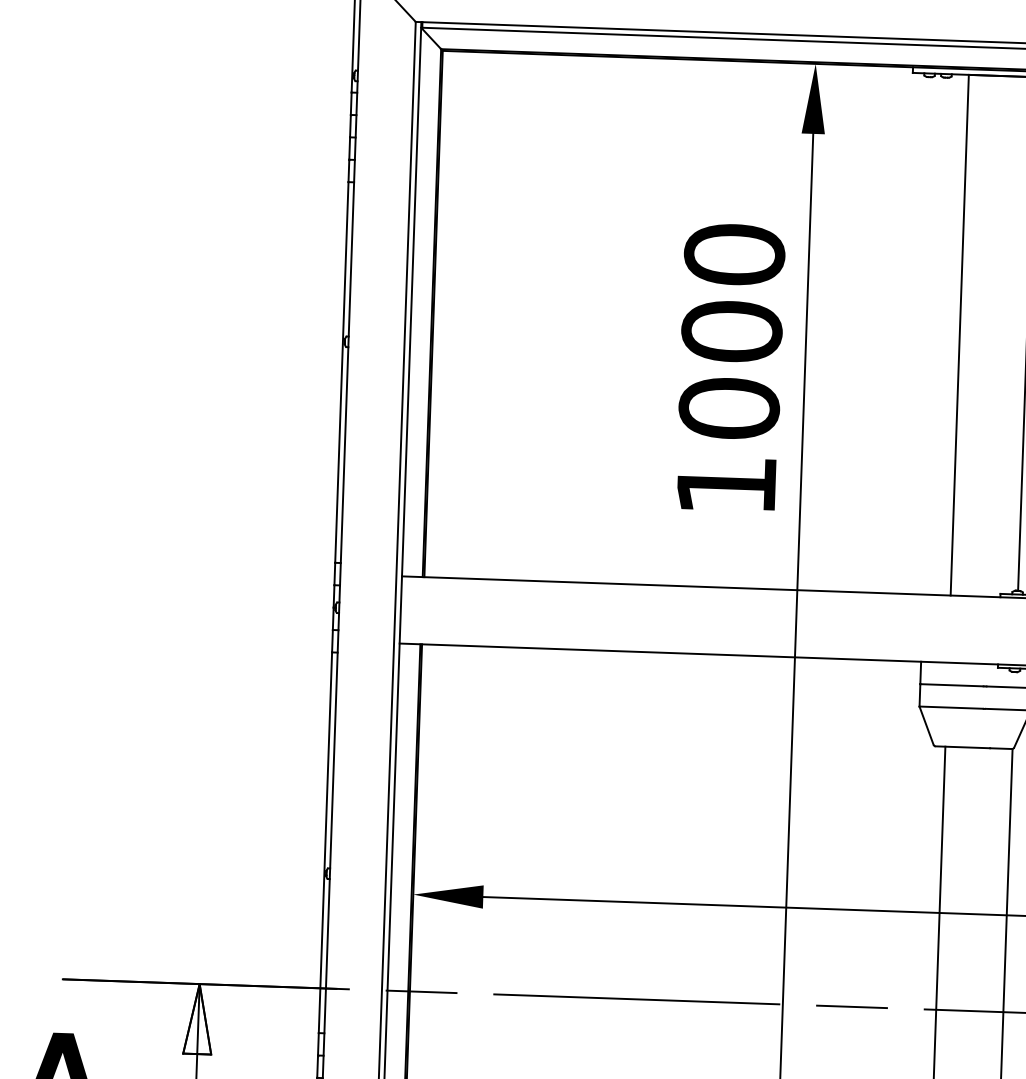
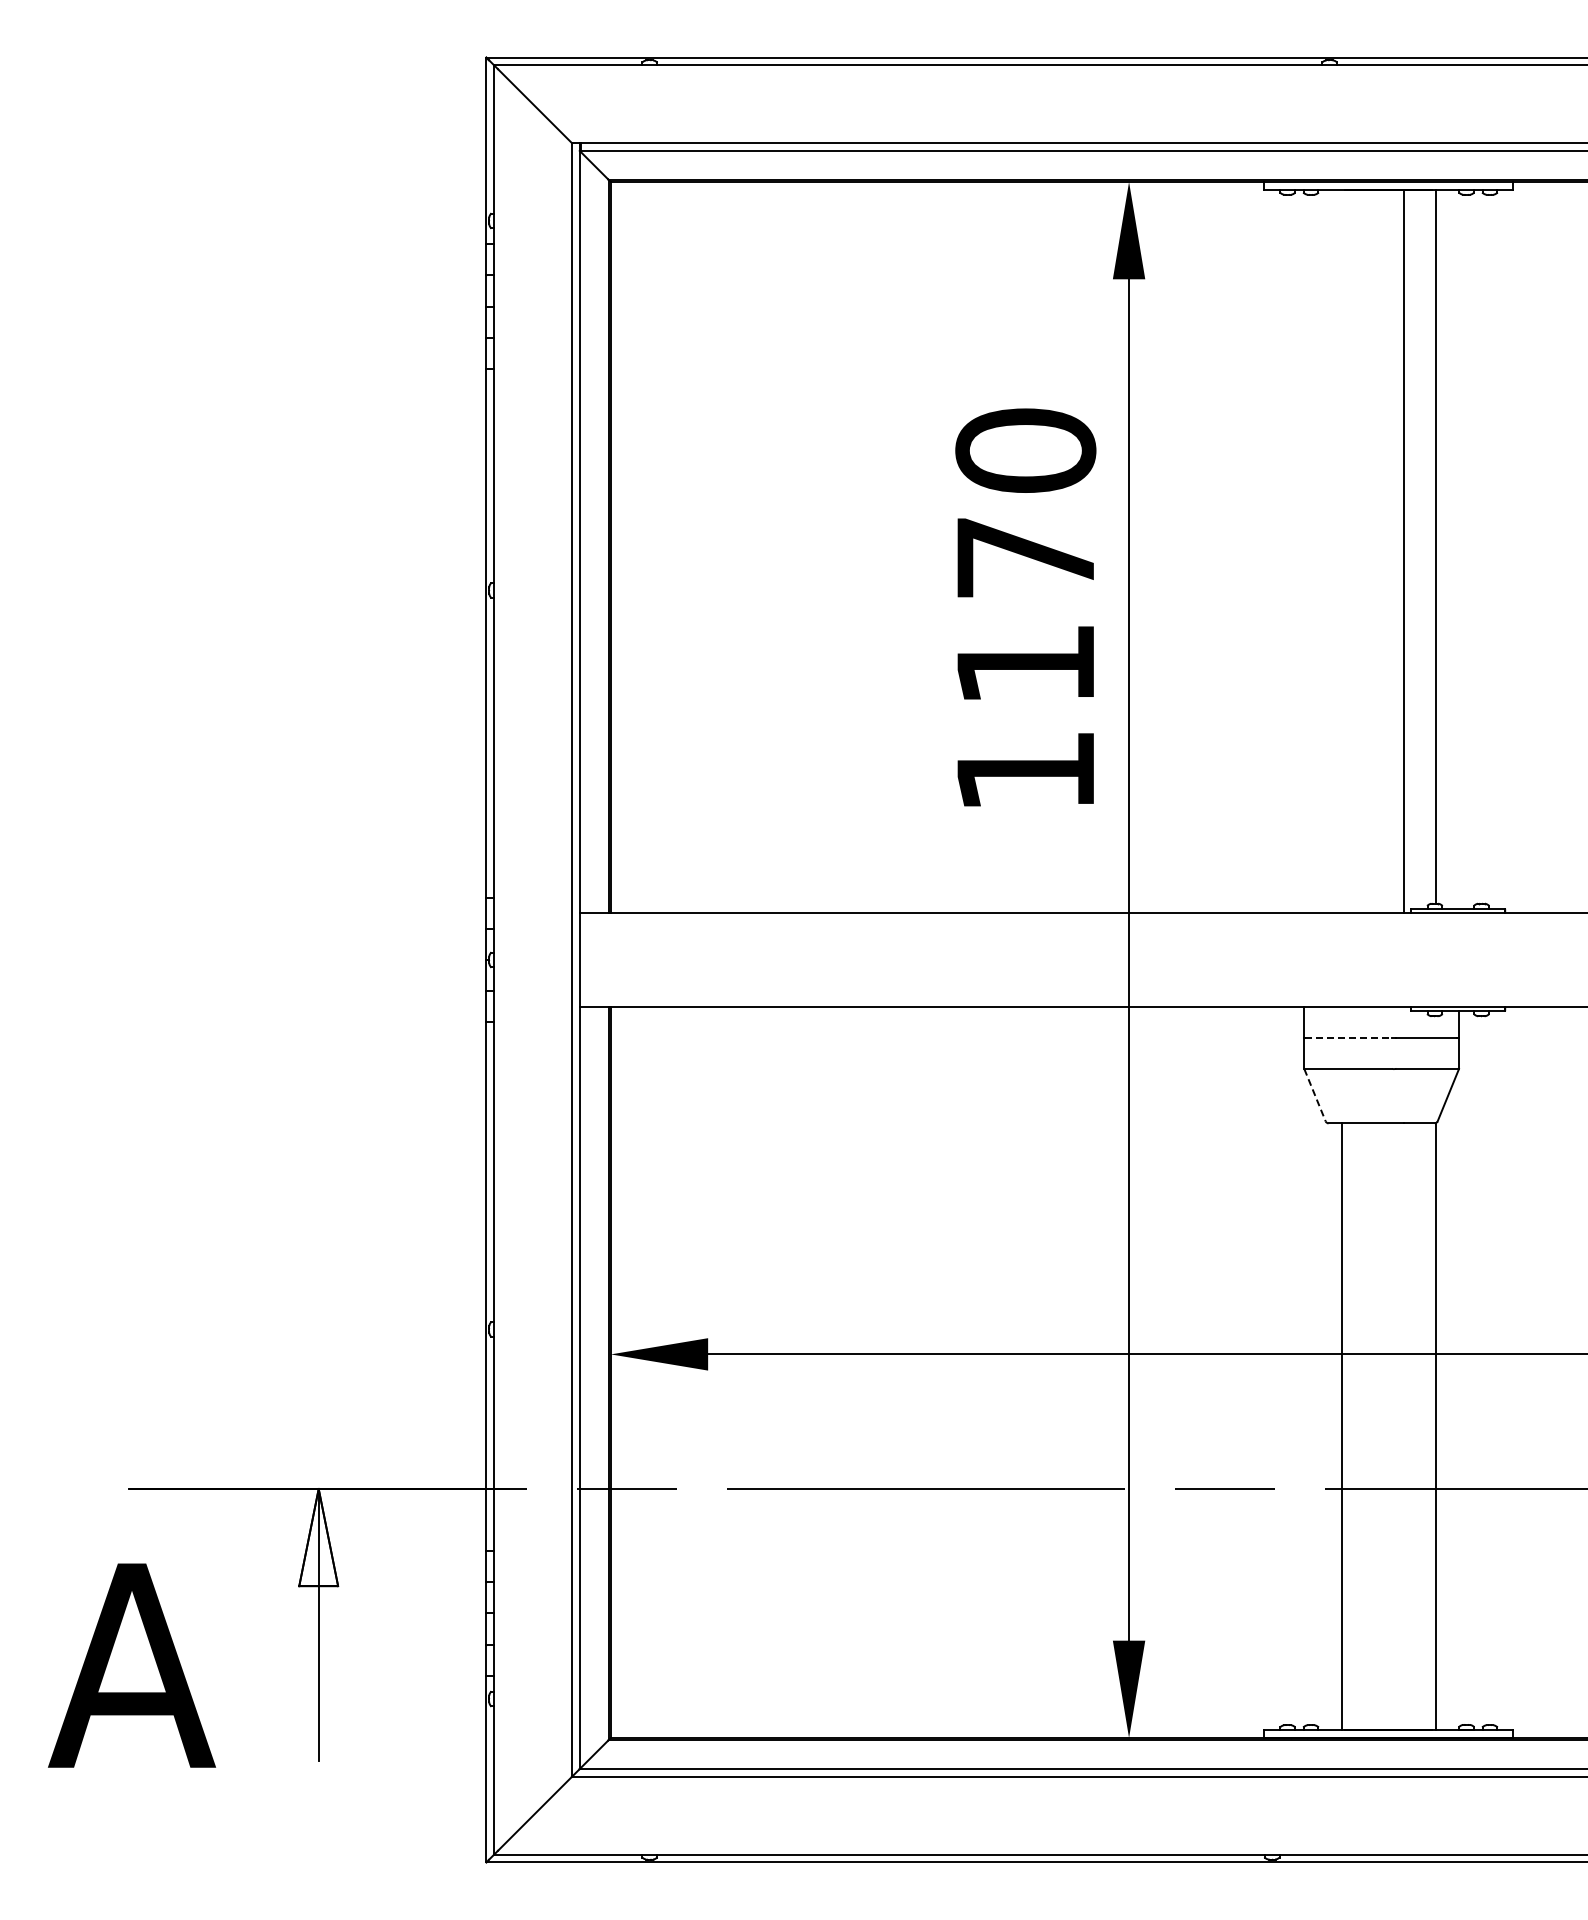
line: (960, 335) -> (1404, 551), moved
text: (730, 369) -> (1025, 610), 1000 -> 1170
line: (952, 685) -> (1348, 1037), solid -> dashed
line: (926, 725) -> (1315, 1095), solid -> dashed

